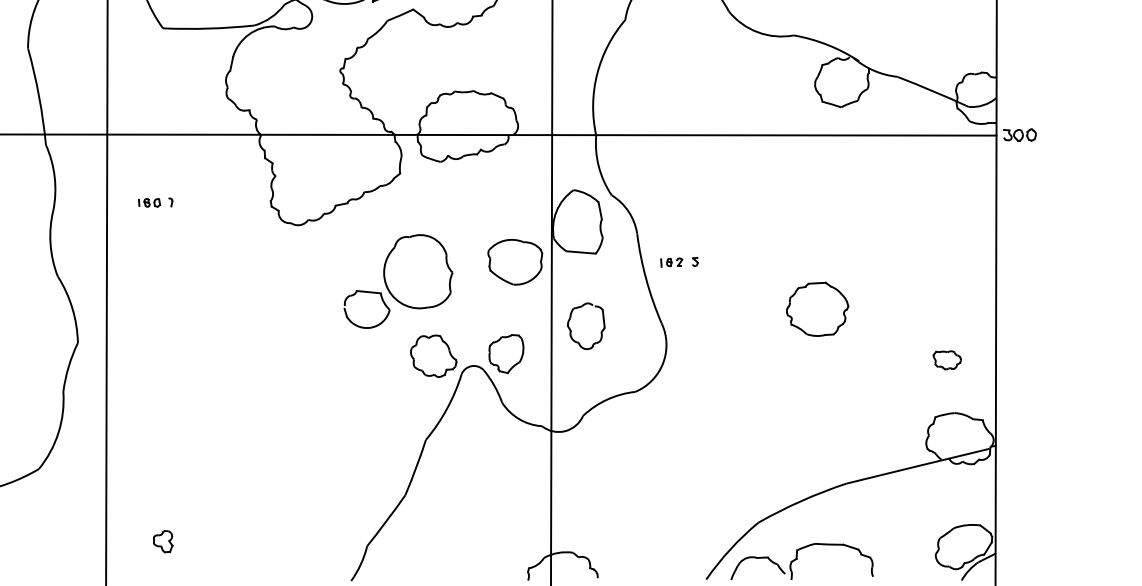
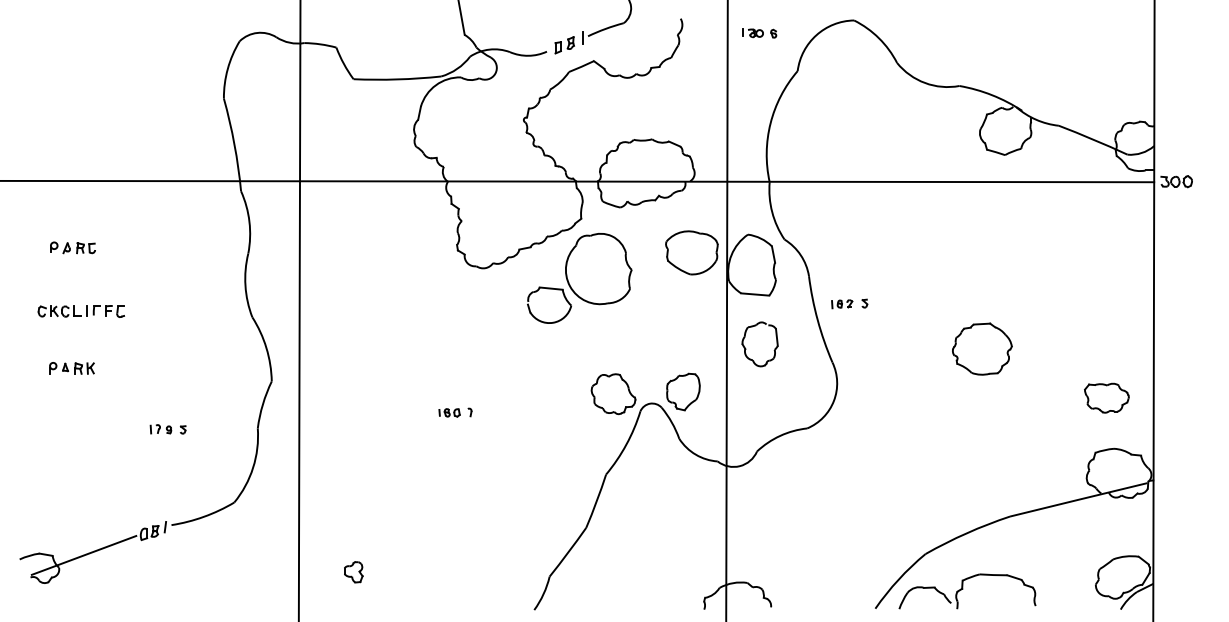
part: (155, 202) -> (455, 412), moved
part: (514, 261) -> (691, 252), moved
part: (398, 281) -> (579, 278), moved
part: (572, 330) -> (746, 348), moved
part: (946, 359) -> (1106, 397), size x1.67

